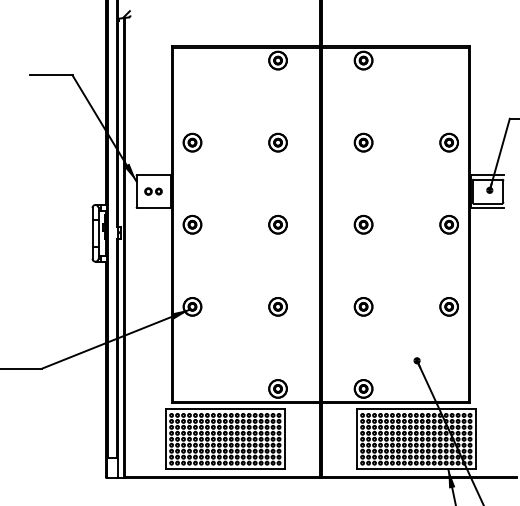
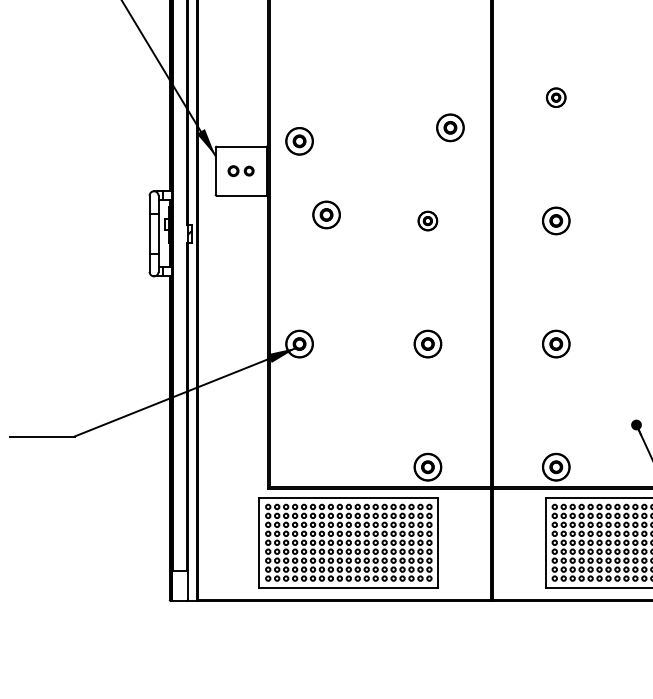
part: (192, 142) -> (299, 141), moved
part: (277, 142) -> (449, 127), moved
part: (363, 142) -> (556, 97), size x0.7
part: (192, 224) -> (326, 214), moved
part: (277, 224) -> (427, 220), size x0.7

